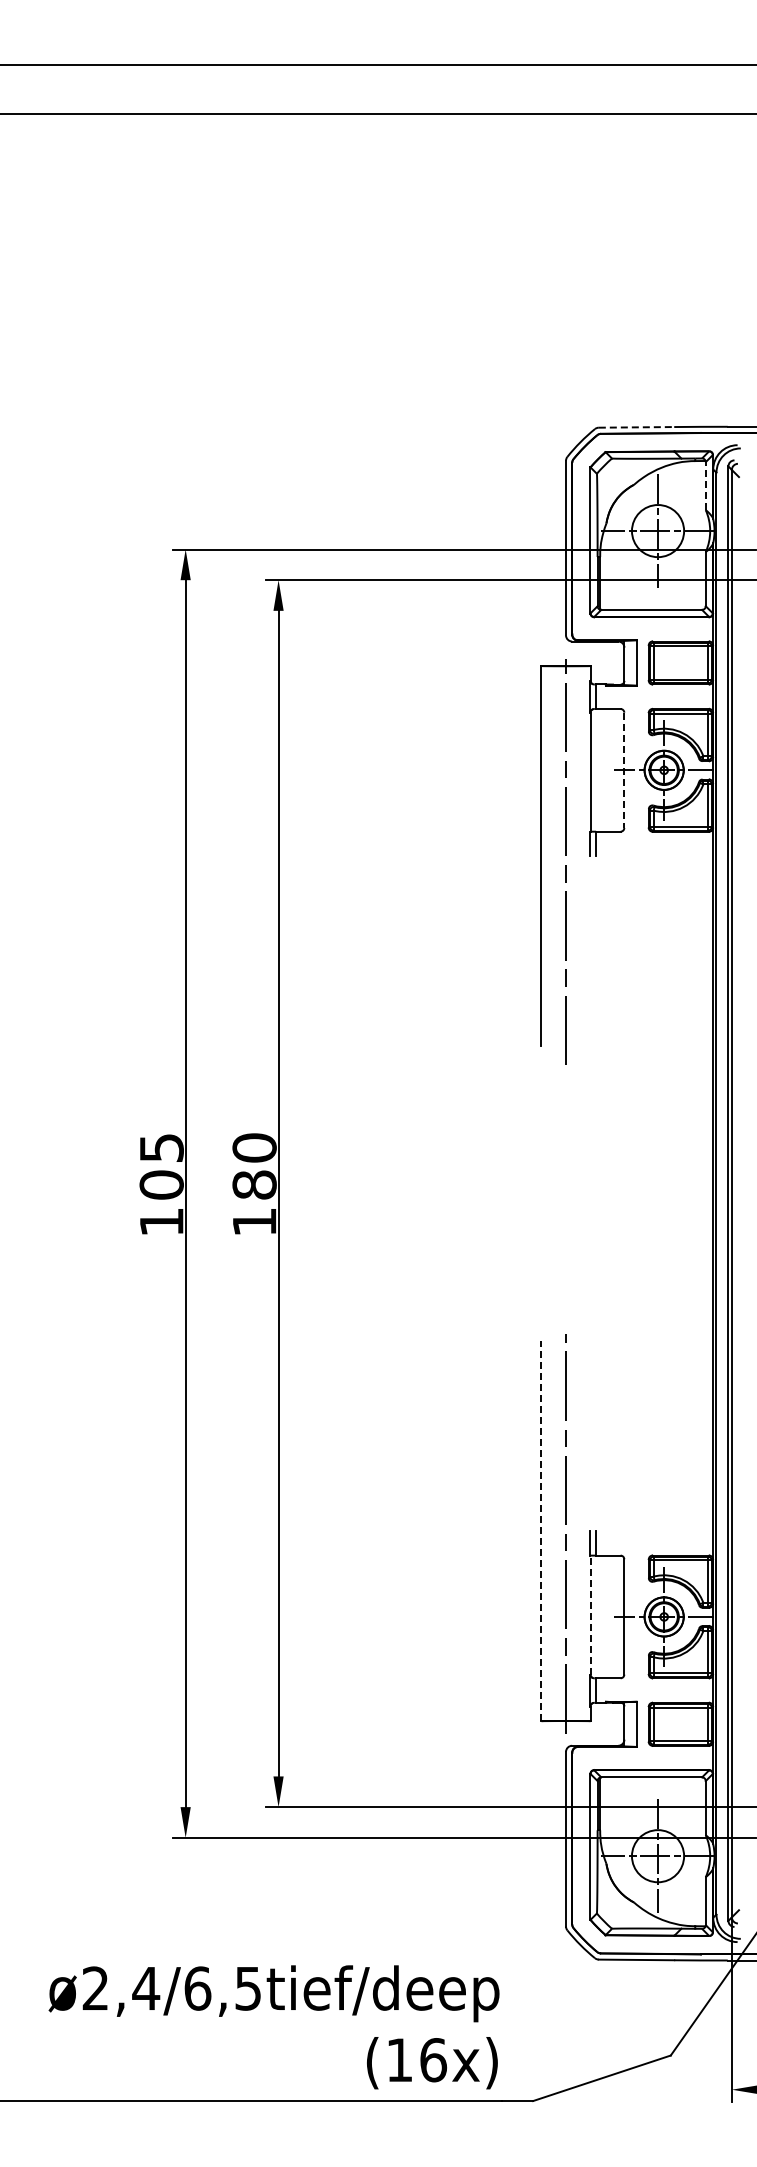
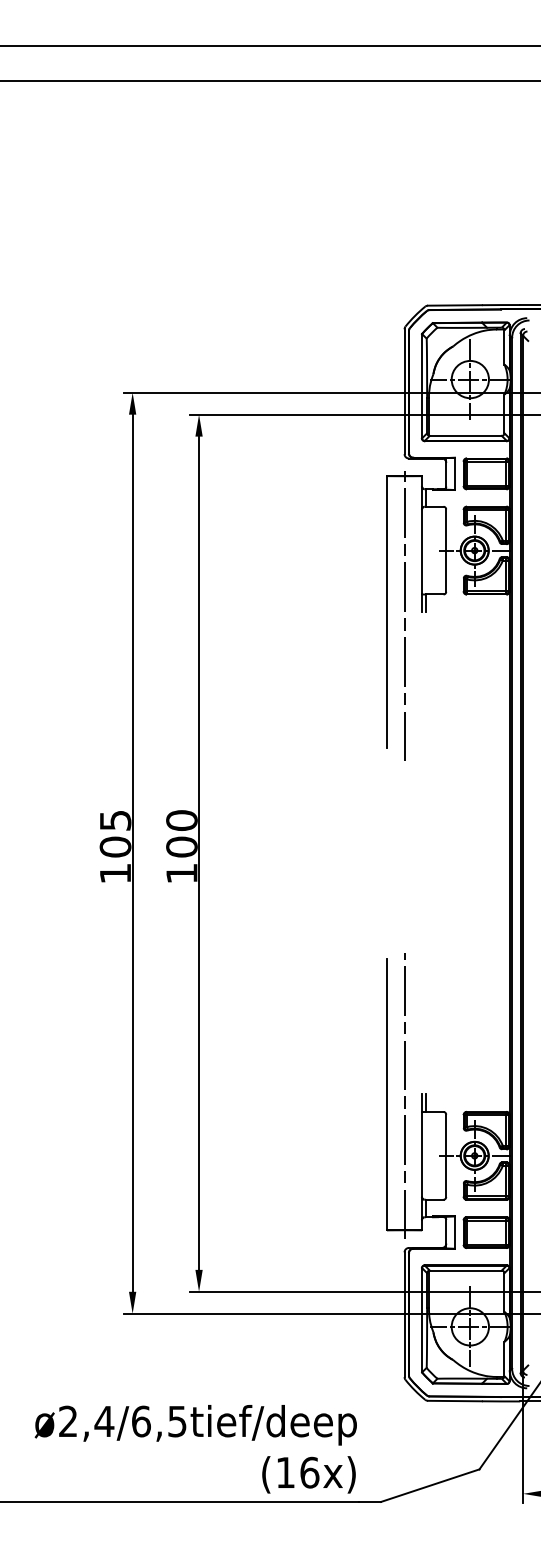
line: (636, 427) -> (454, 305), dashed -> solid
line: (705, 486) -> (504, 347), dashed -> solid
line: (624, 770) -> (446, 550), dashed -> solid
text: (254, 1184) -> (181, 846), 180 -> 100
line: (541, 1530) -> (387, 1094), dashed -> solid
line: (590, 1614) -> (422, 1154), dashed -> solid

